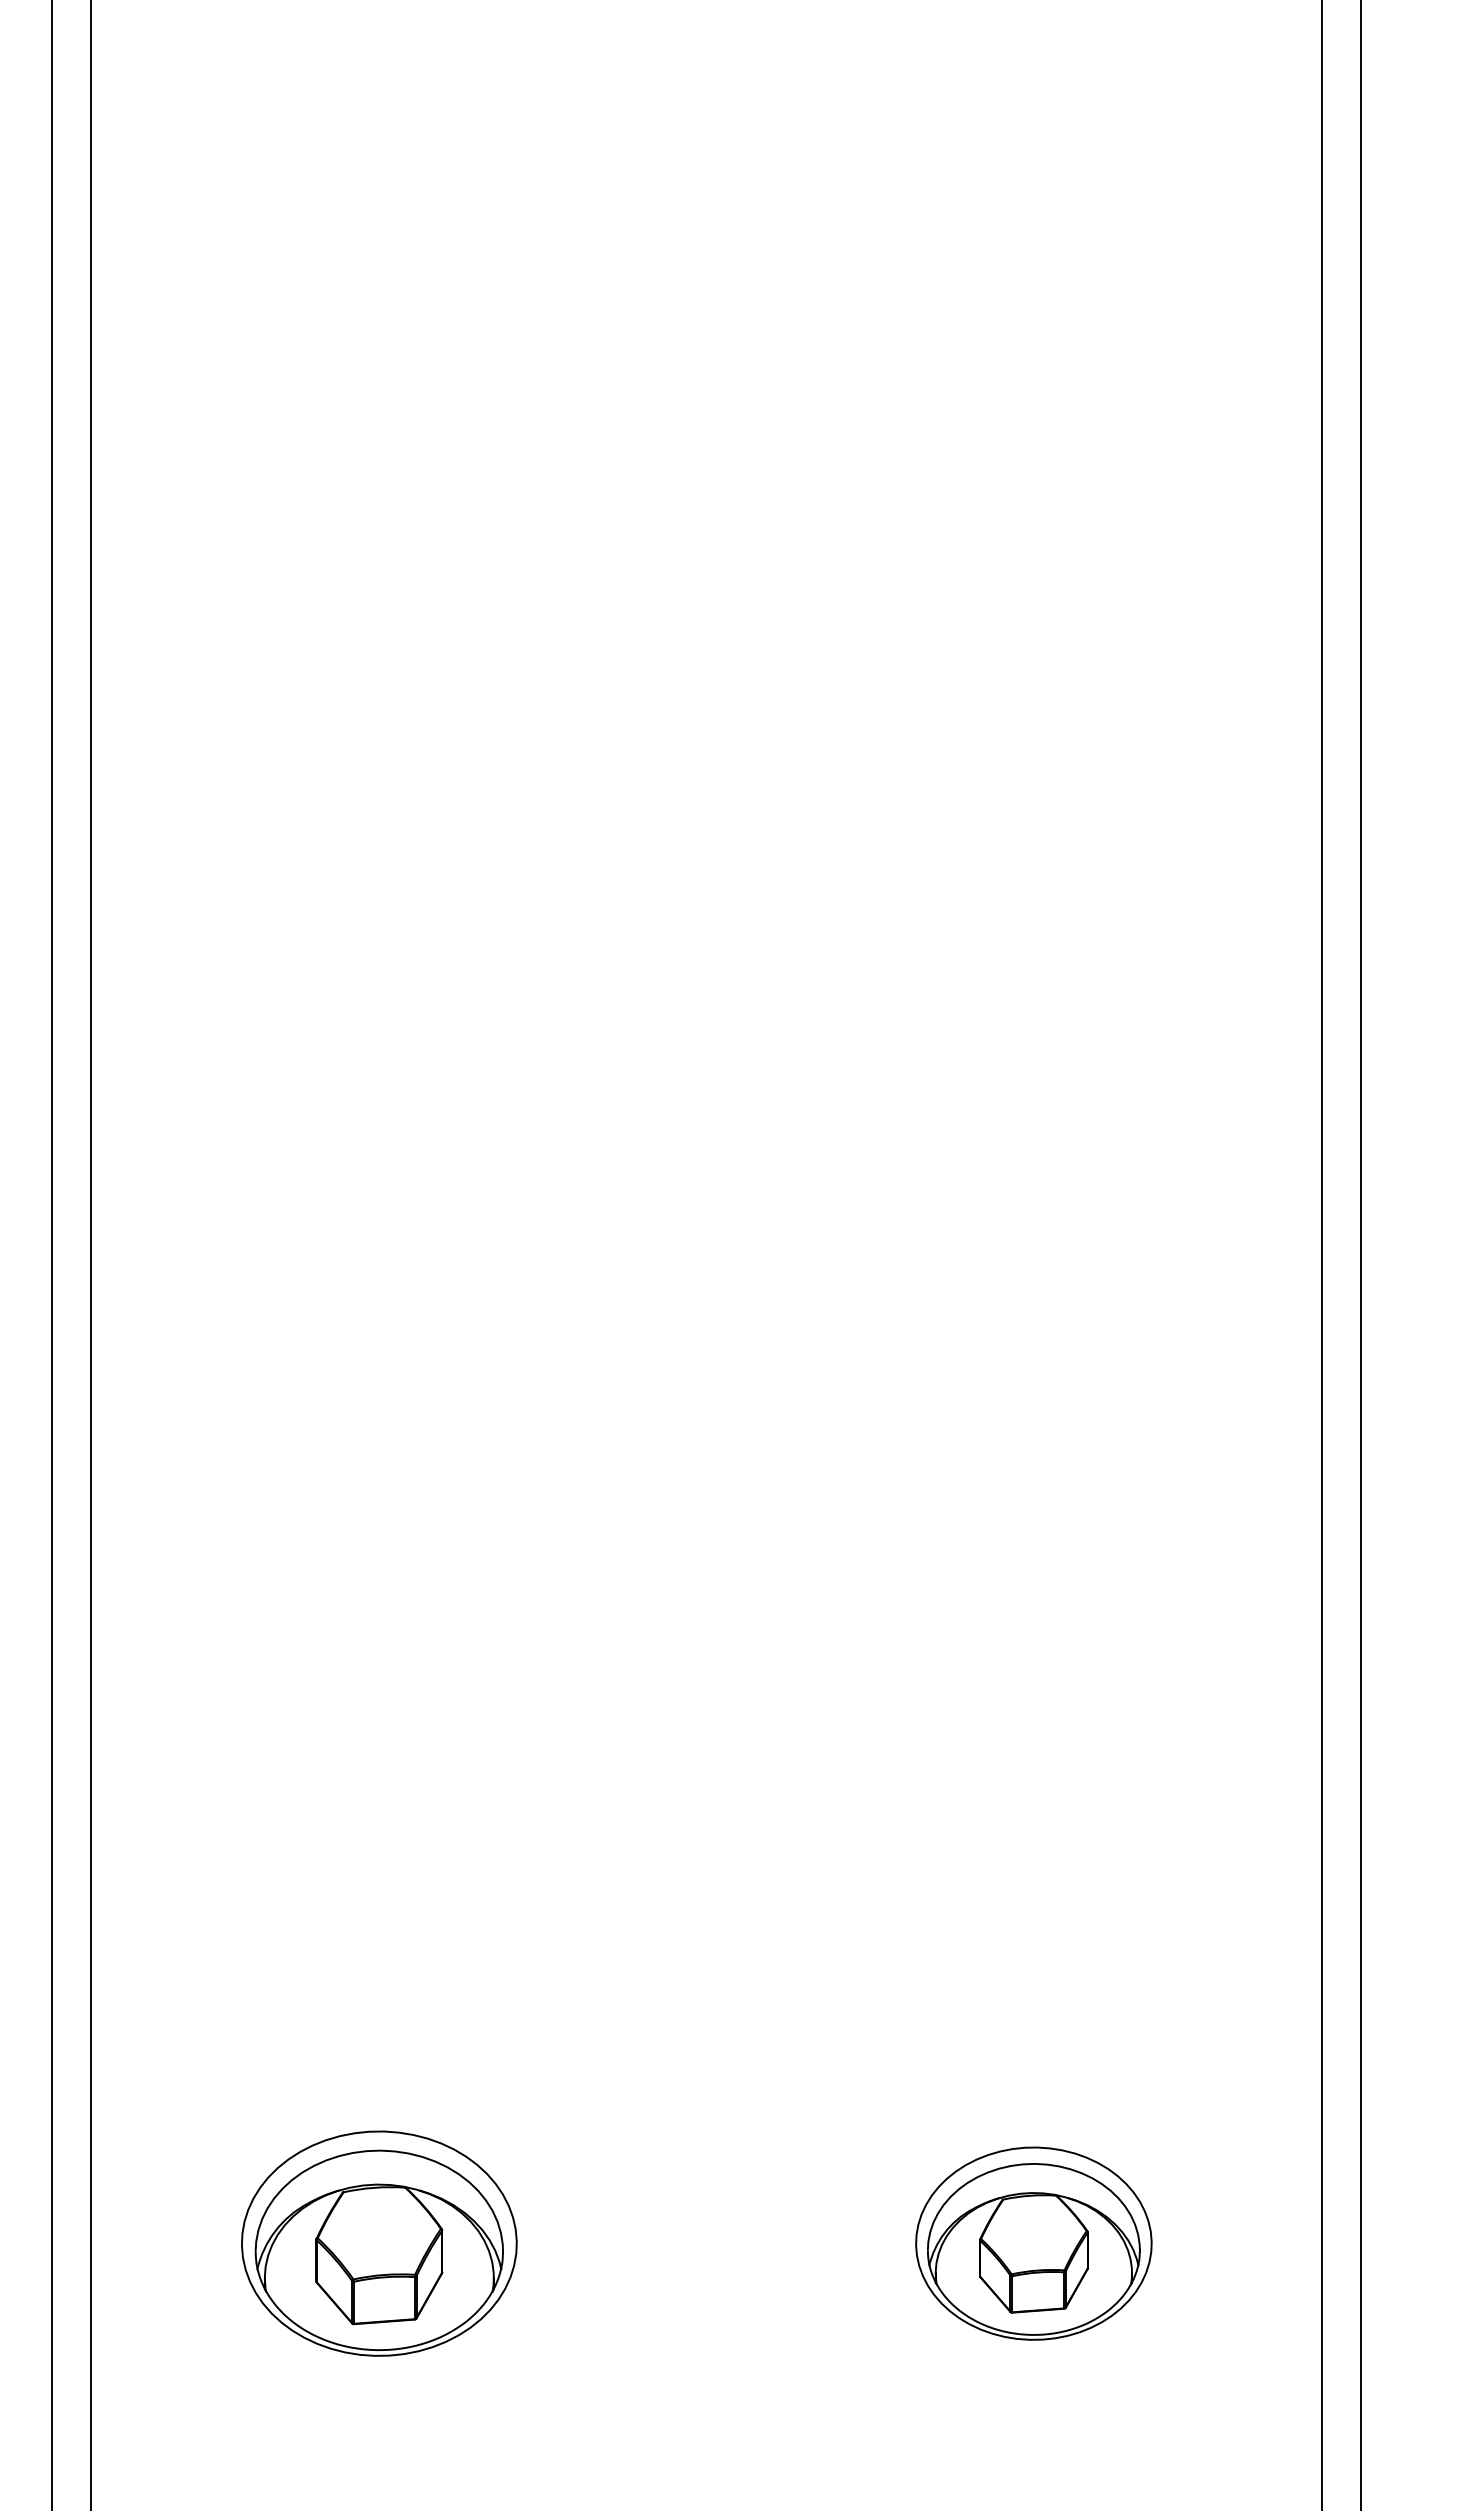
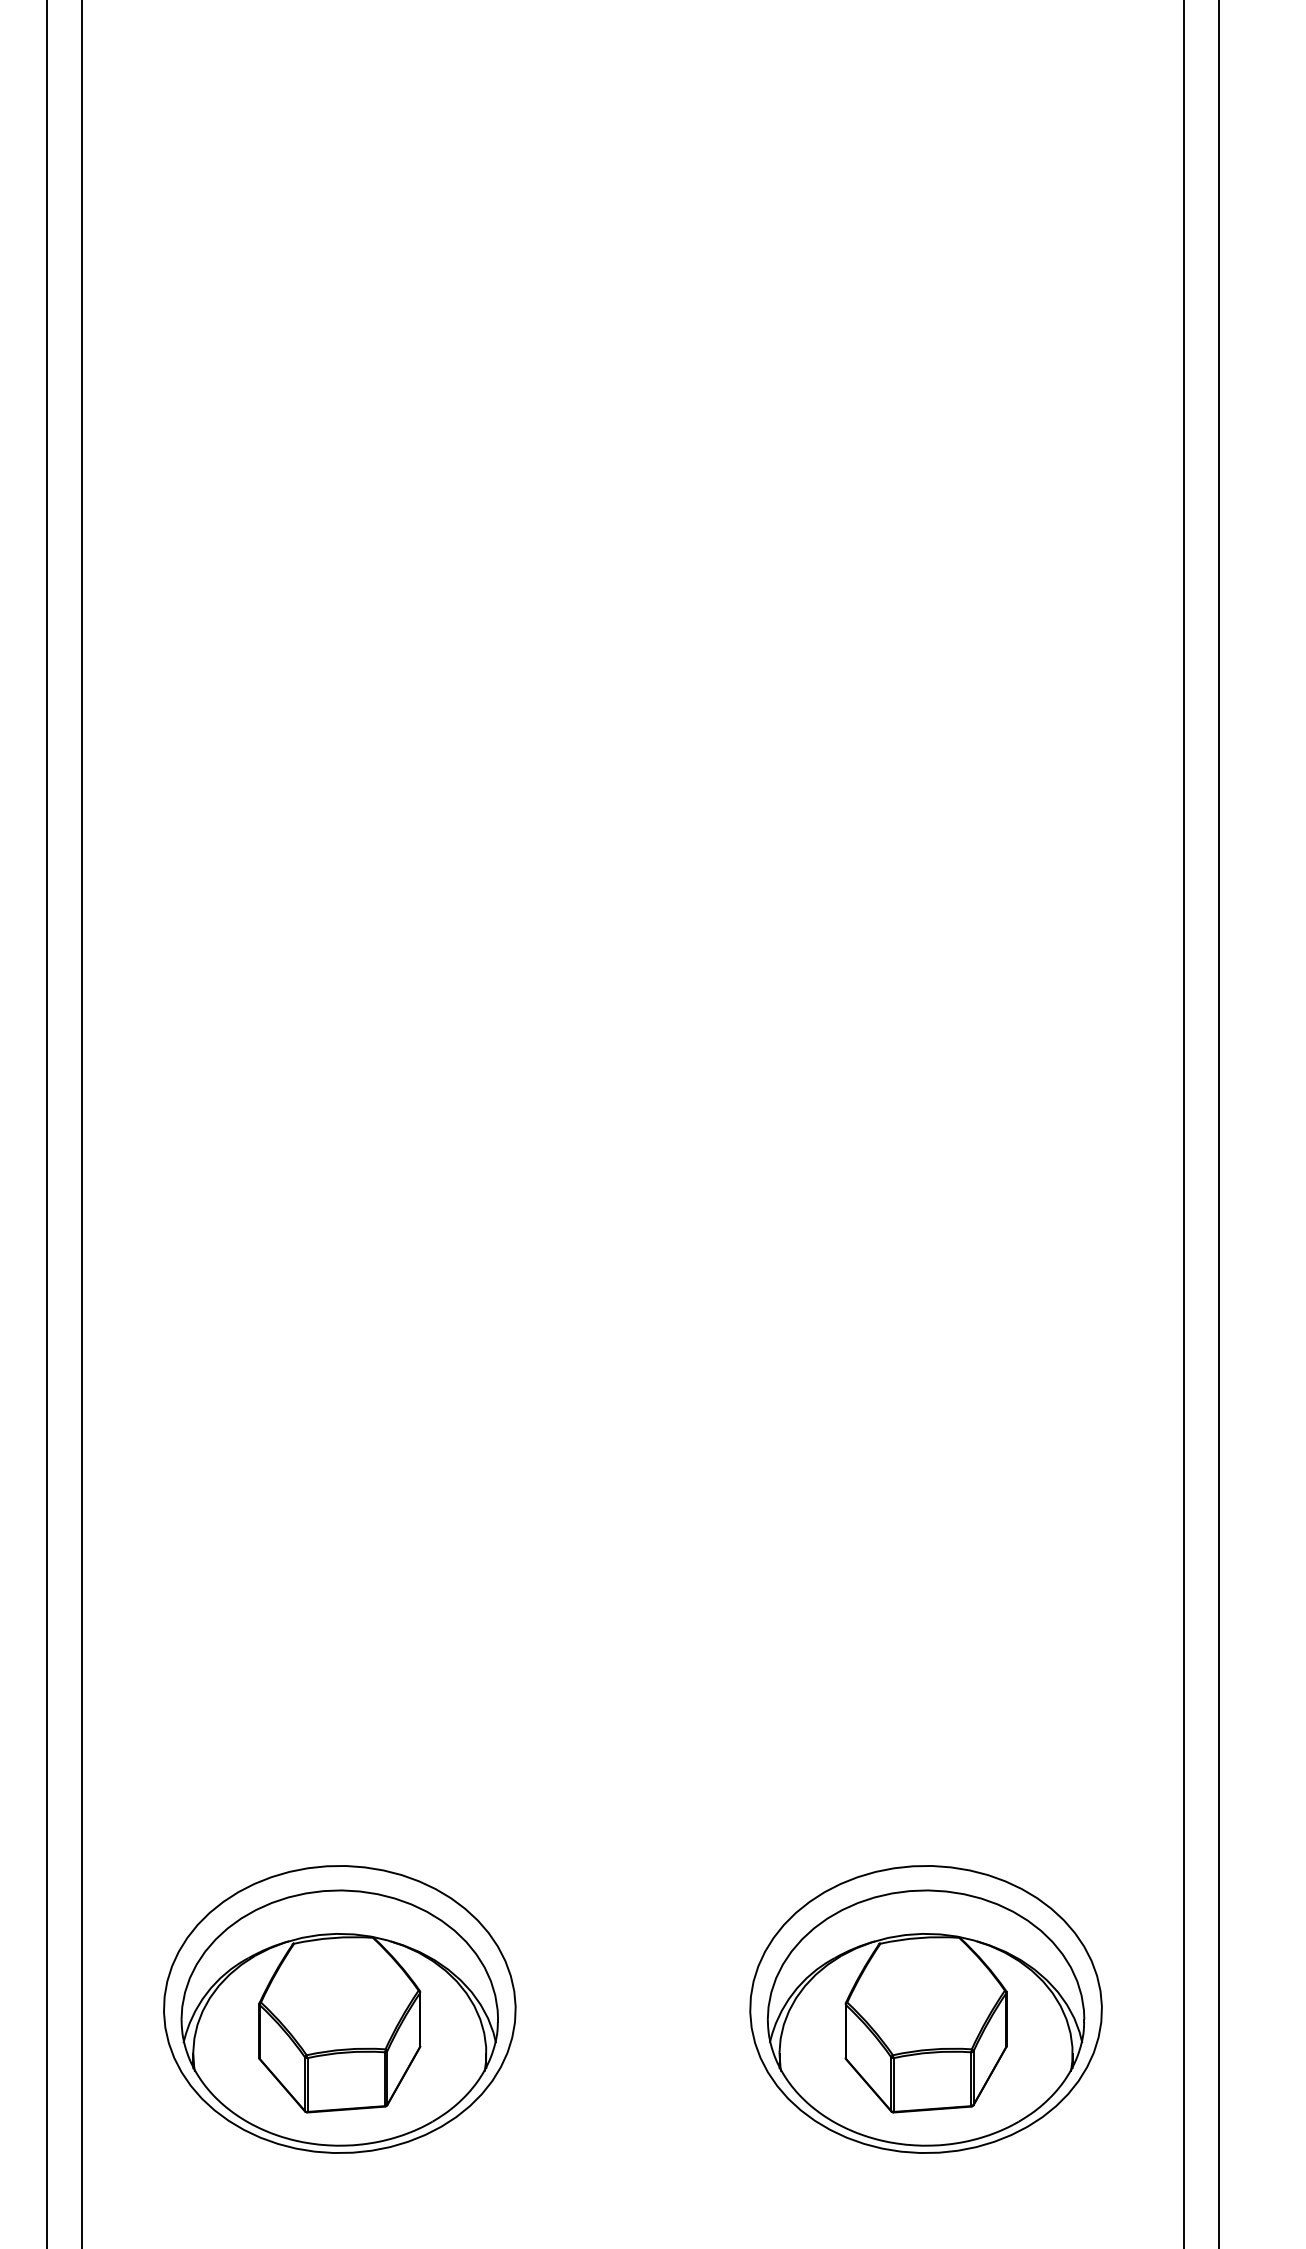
part: (378, 2243) -> (339, 2009), size x1.43
part: (1033, 2243) -> (925, 2009), size x1.67

